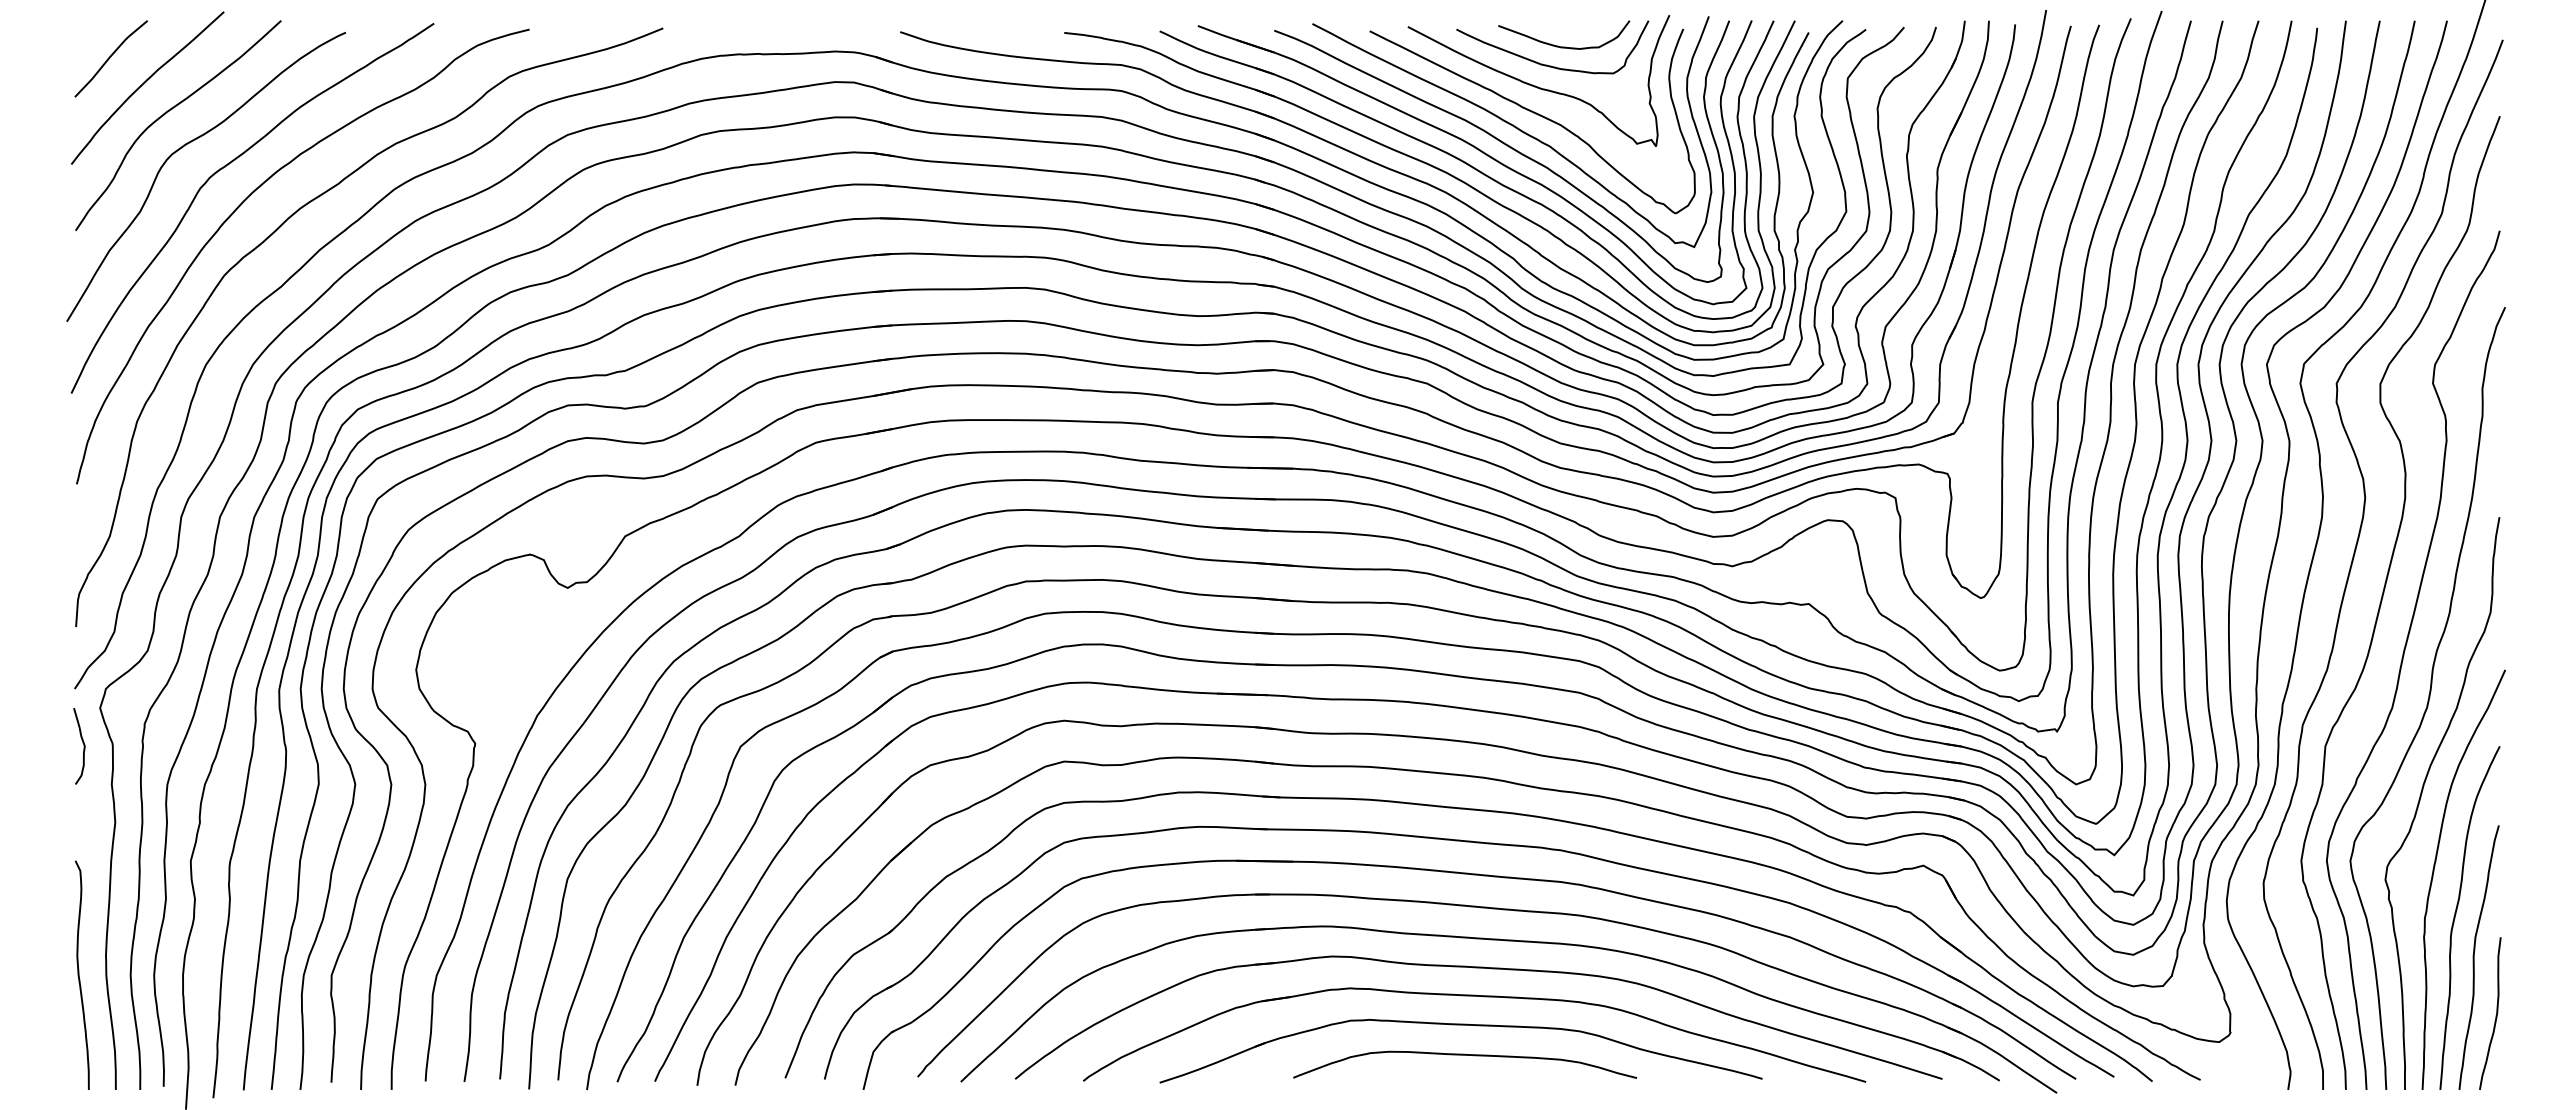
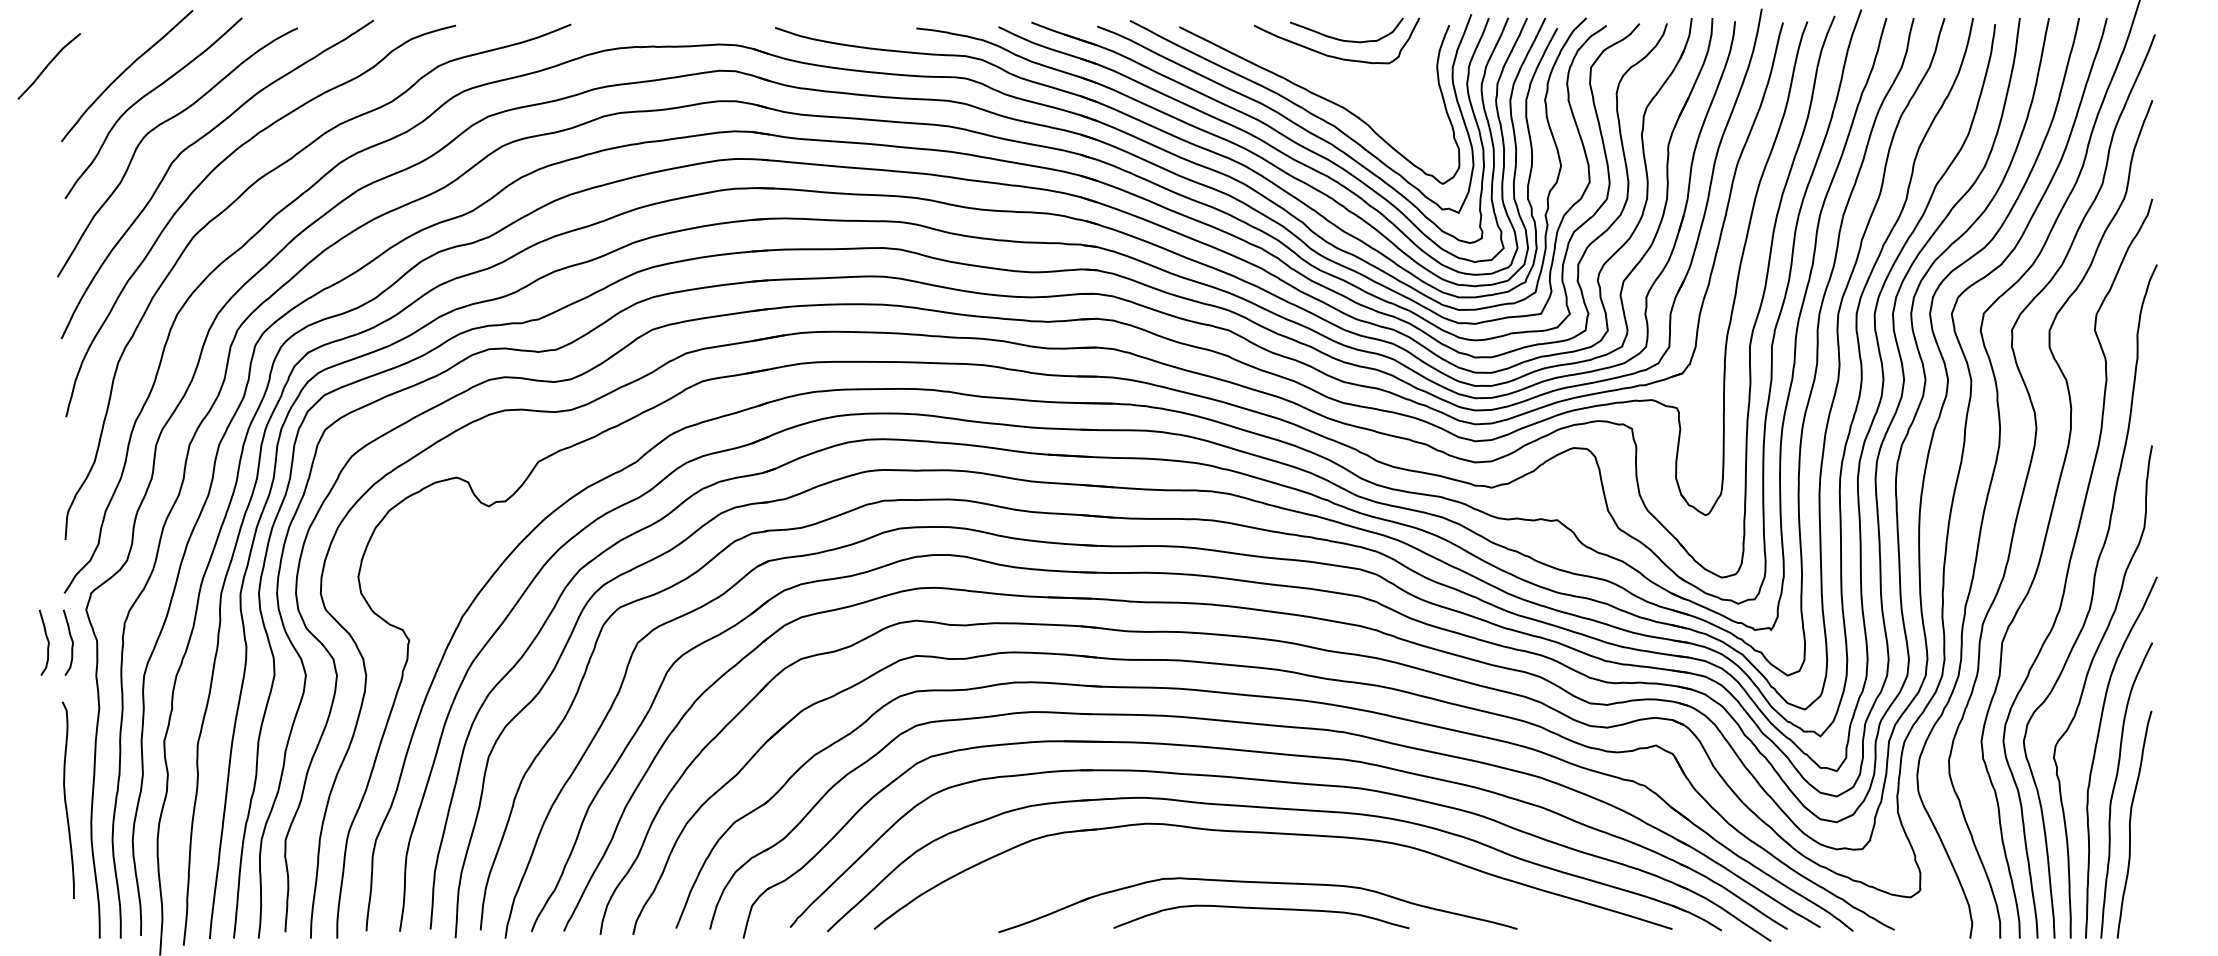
curve: (110, 58) -> (48, 66), moved
curve: (1535, 85) -> (1322, 73), removed
curve: (55, 746) -> (47, 642), added
curve: (79, 974) -> (65, 799), moved
part: (1474, 996) -> (1269, 858), removed
curve: (2495, 1015) -> (2148, 874), removed

